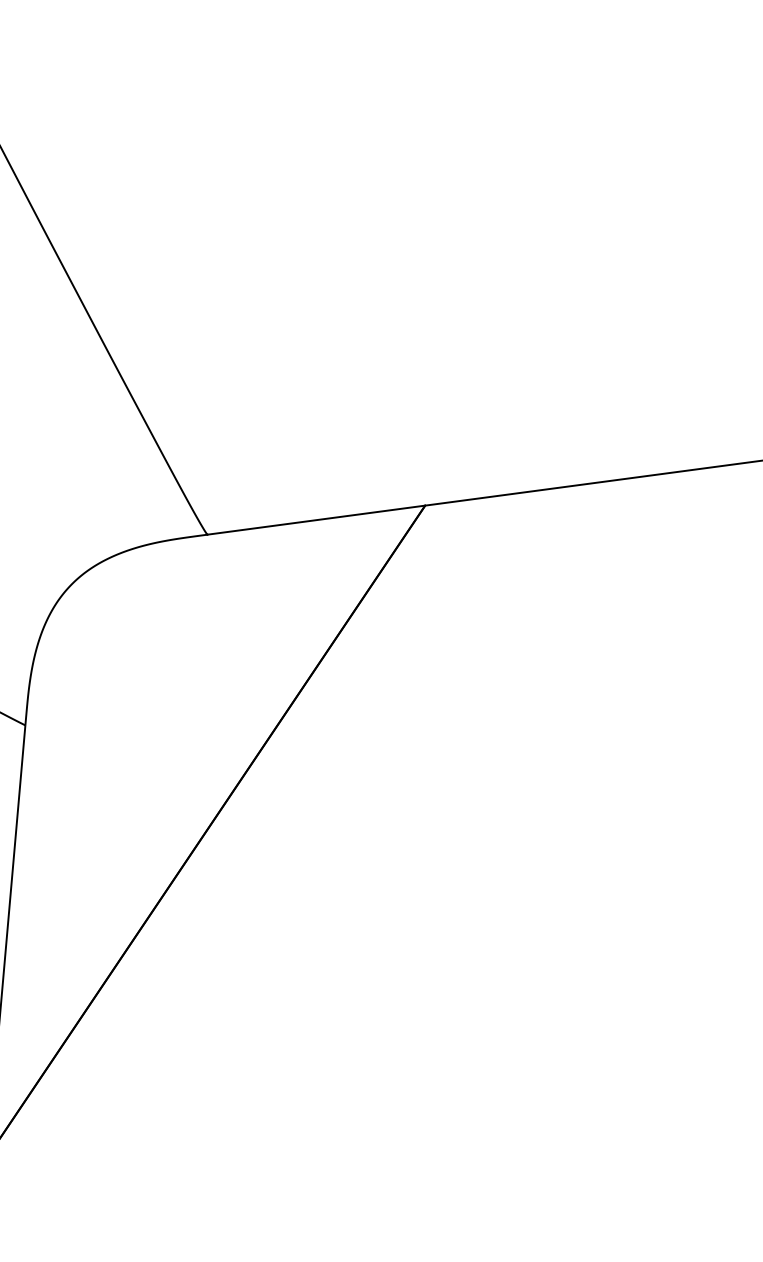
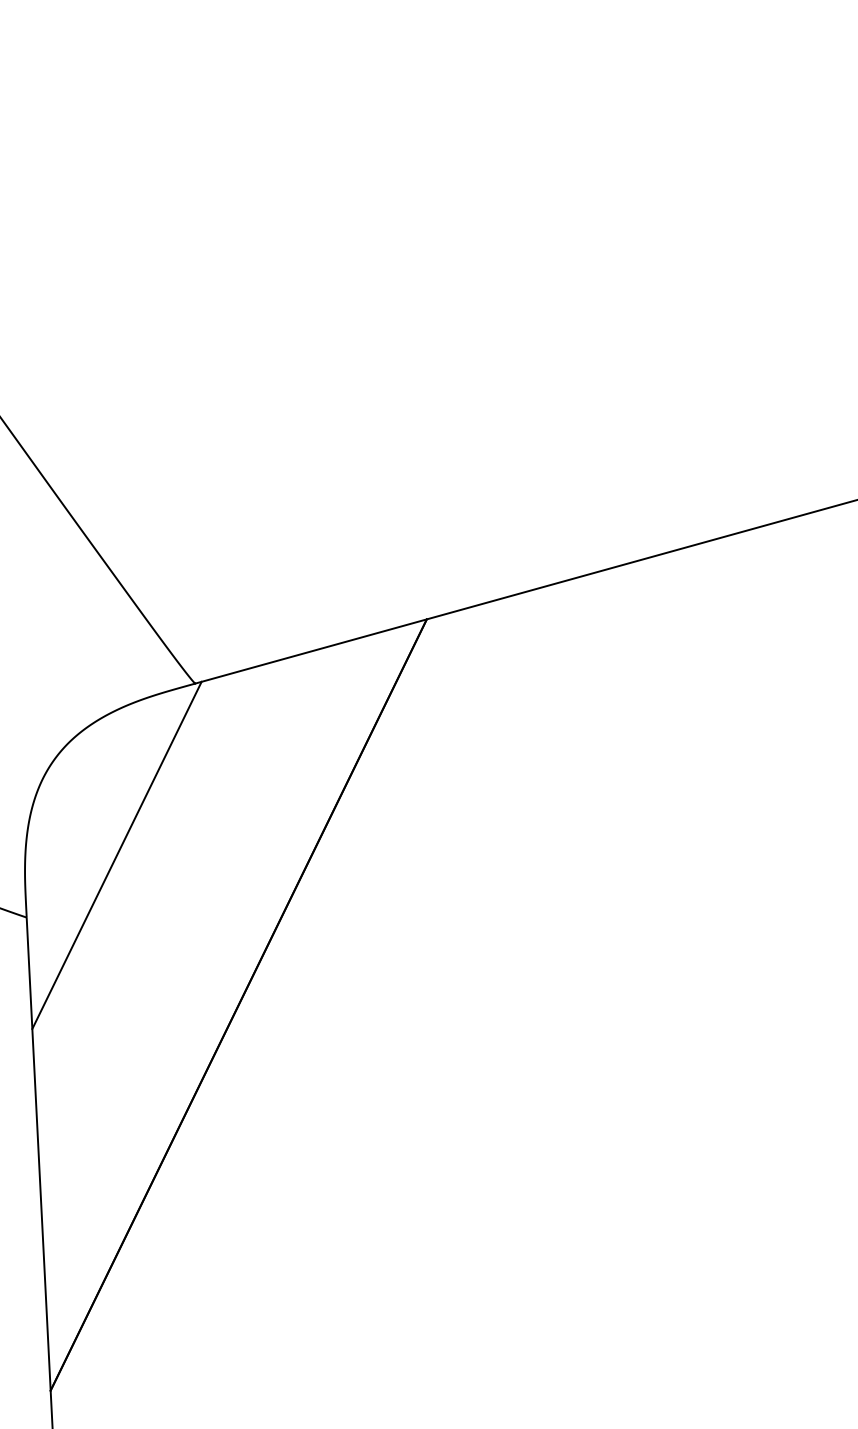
line: (114, 679) -> (116, 854), added

